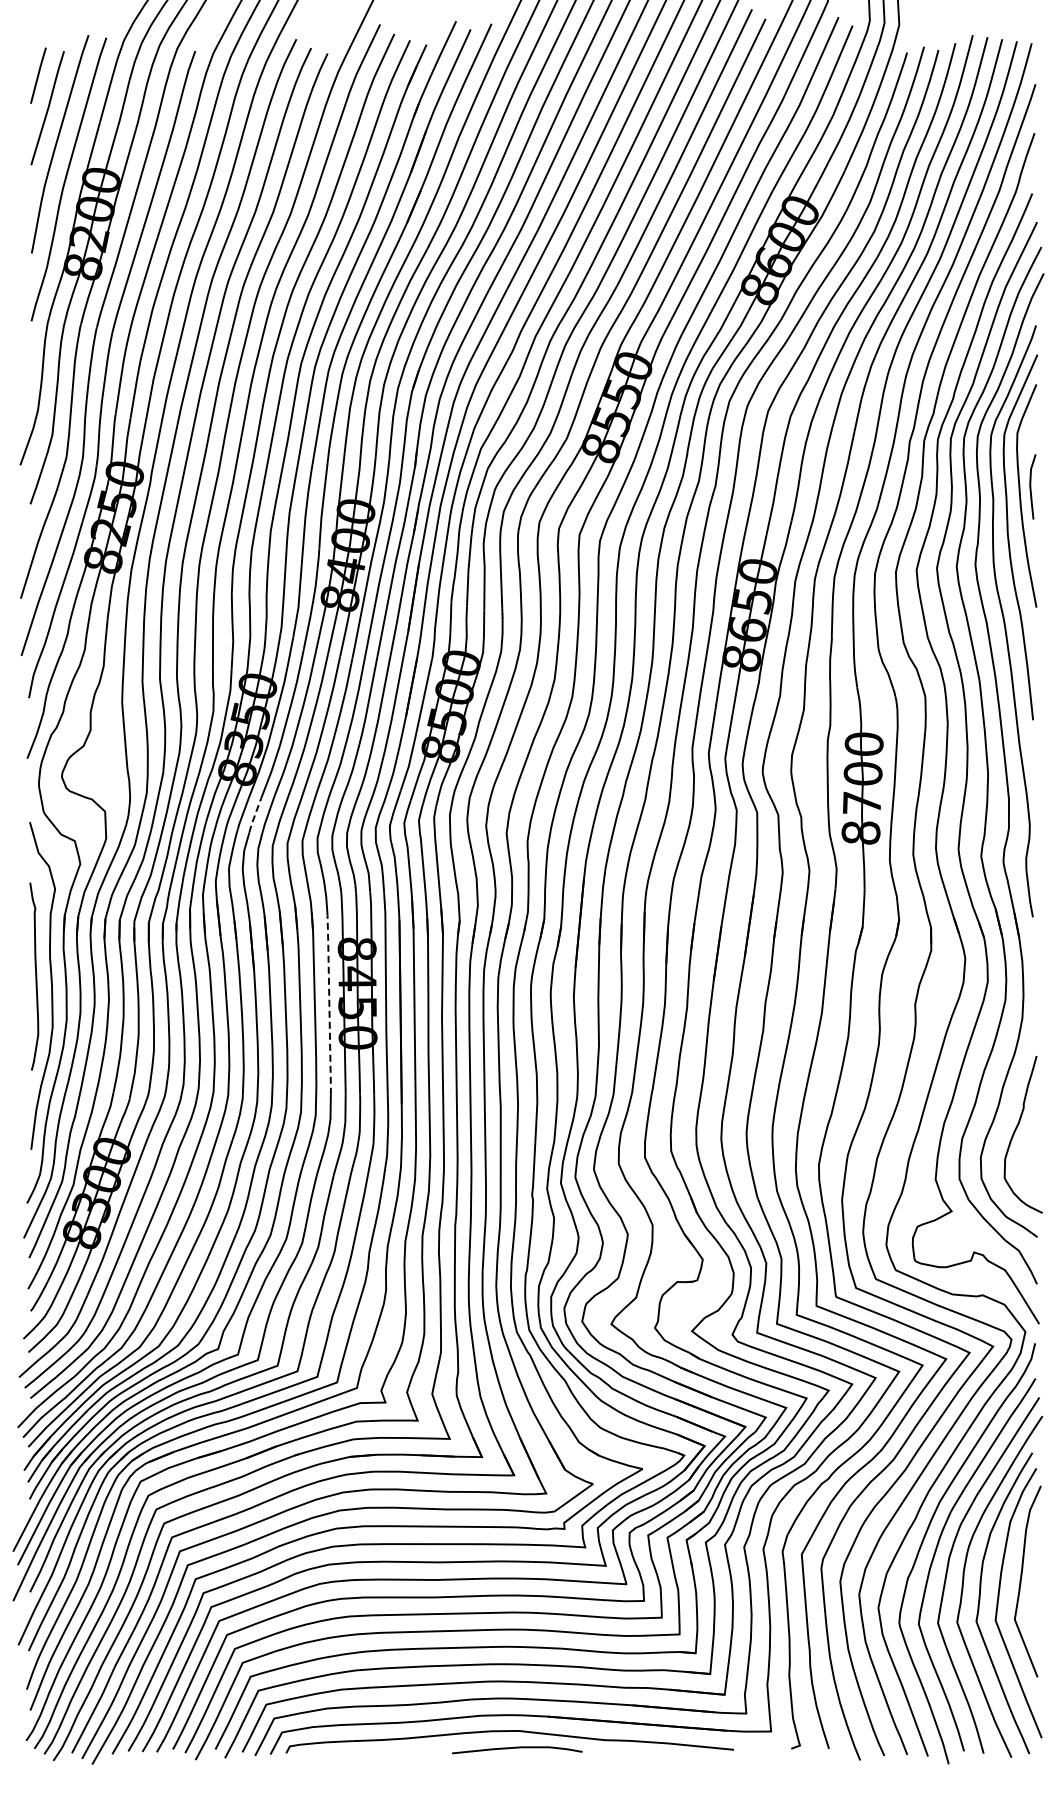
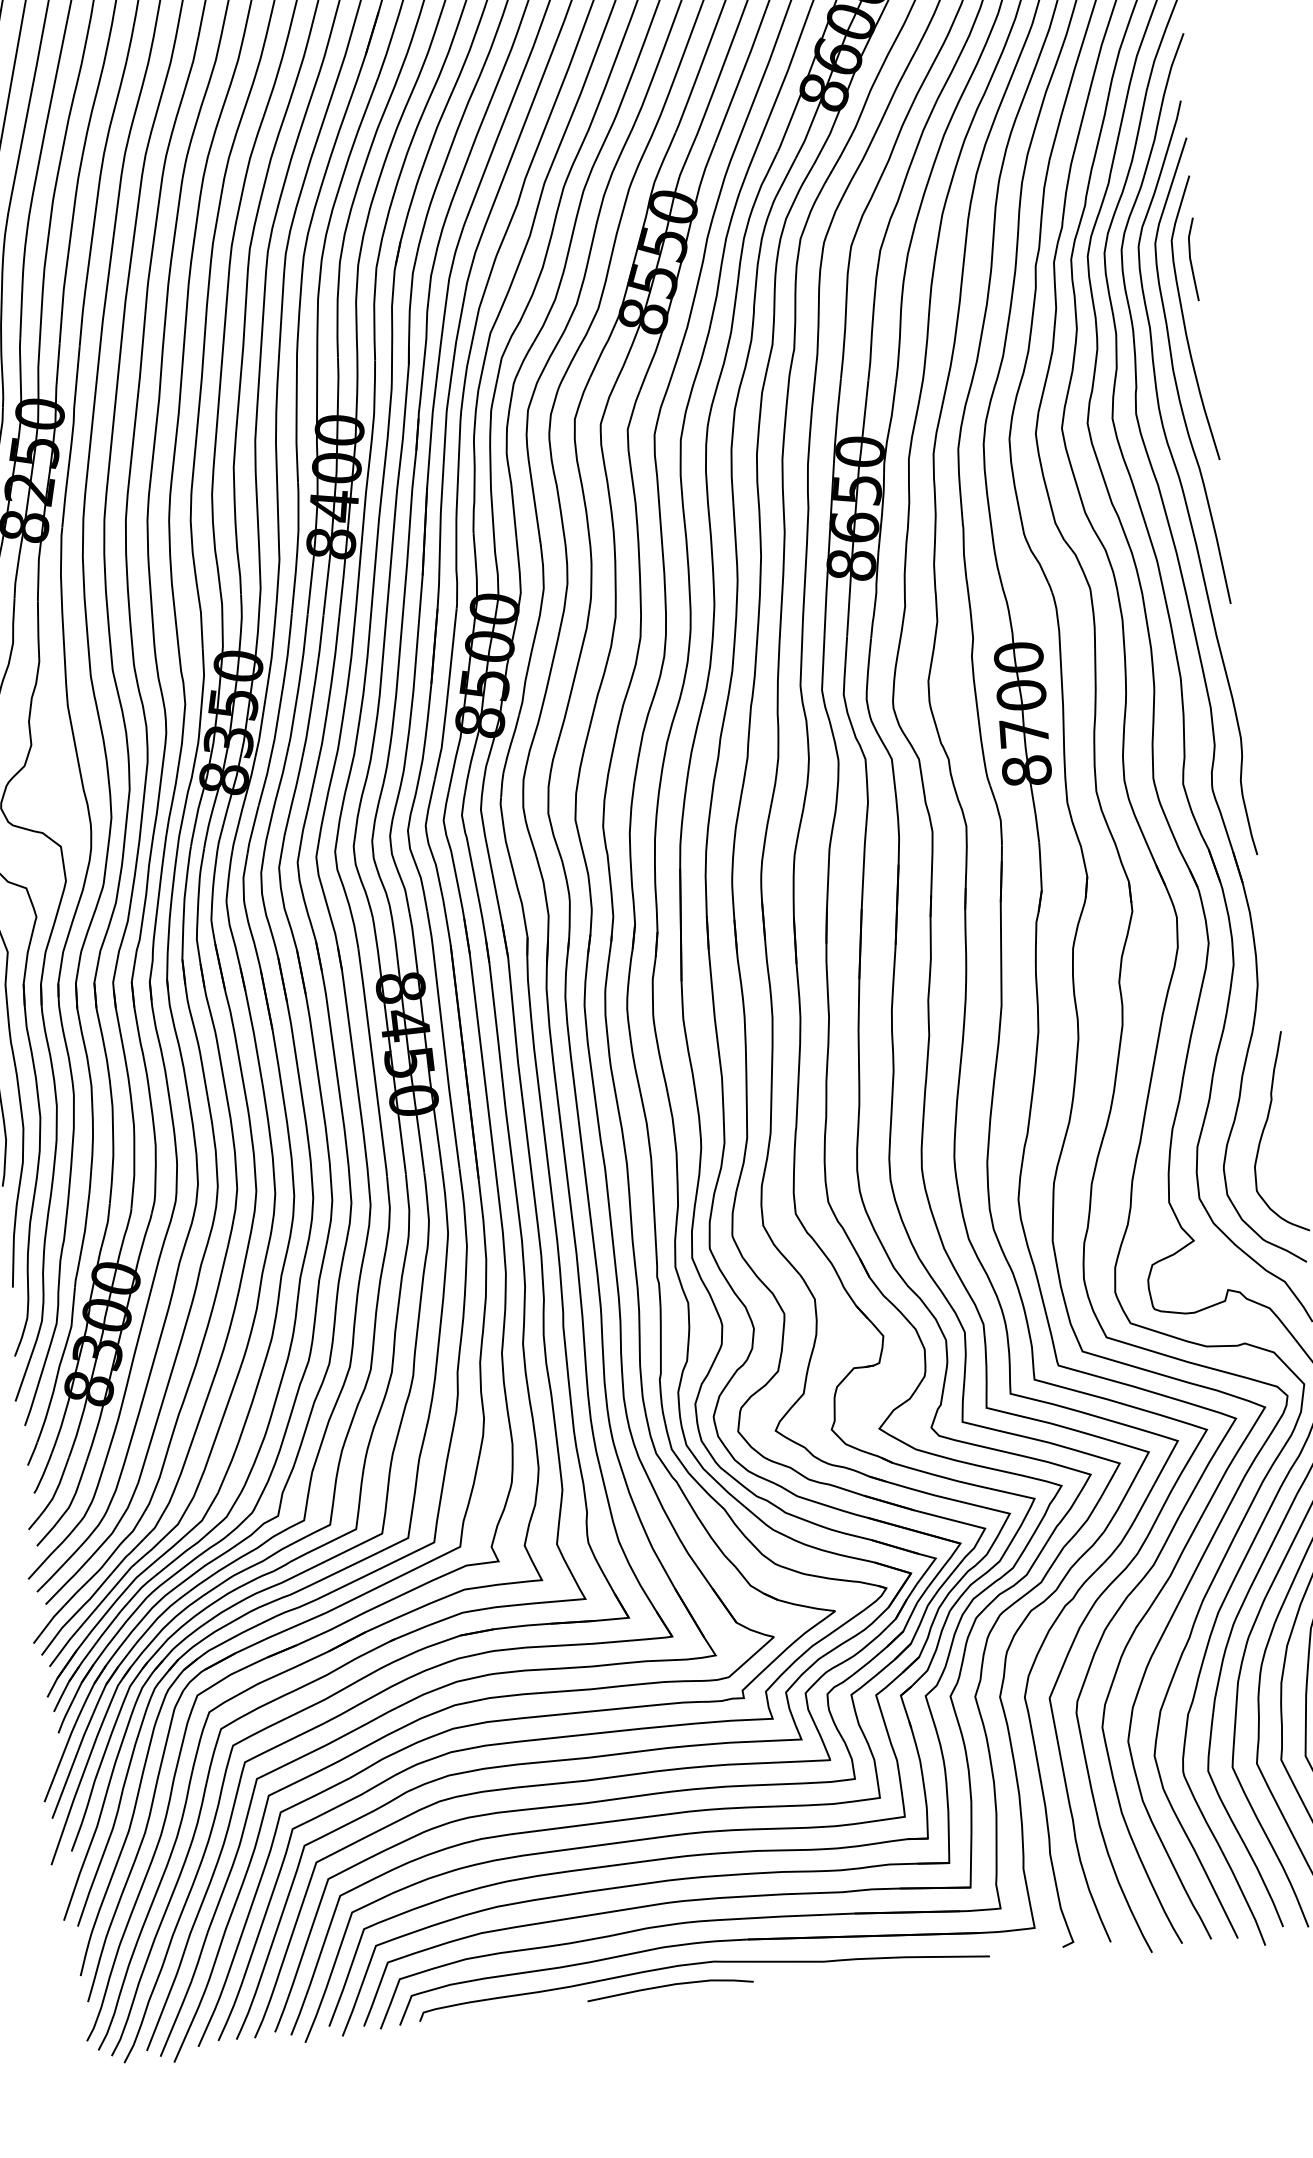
line: (1031, 486) -> (1191, 259), moved
line: (255, 814) -> (252, 829), dashed -> solid
line: (329, 1004) -> (373, 1061), dashed -> solid
curve: (517, 1748) -> (670, 1986), moved

